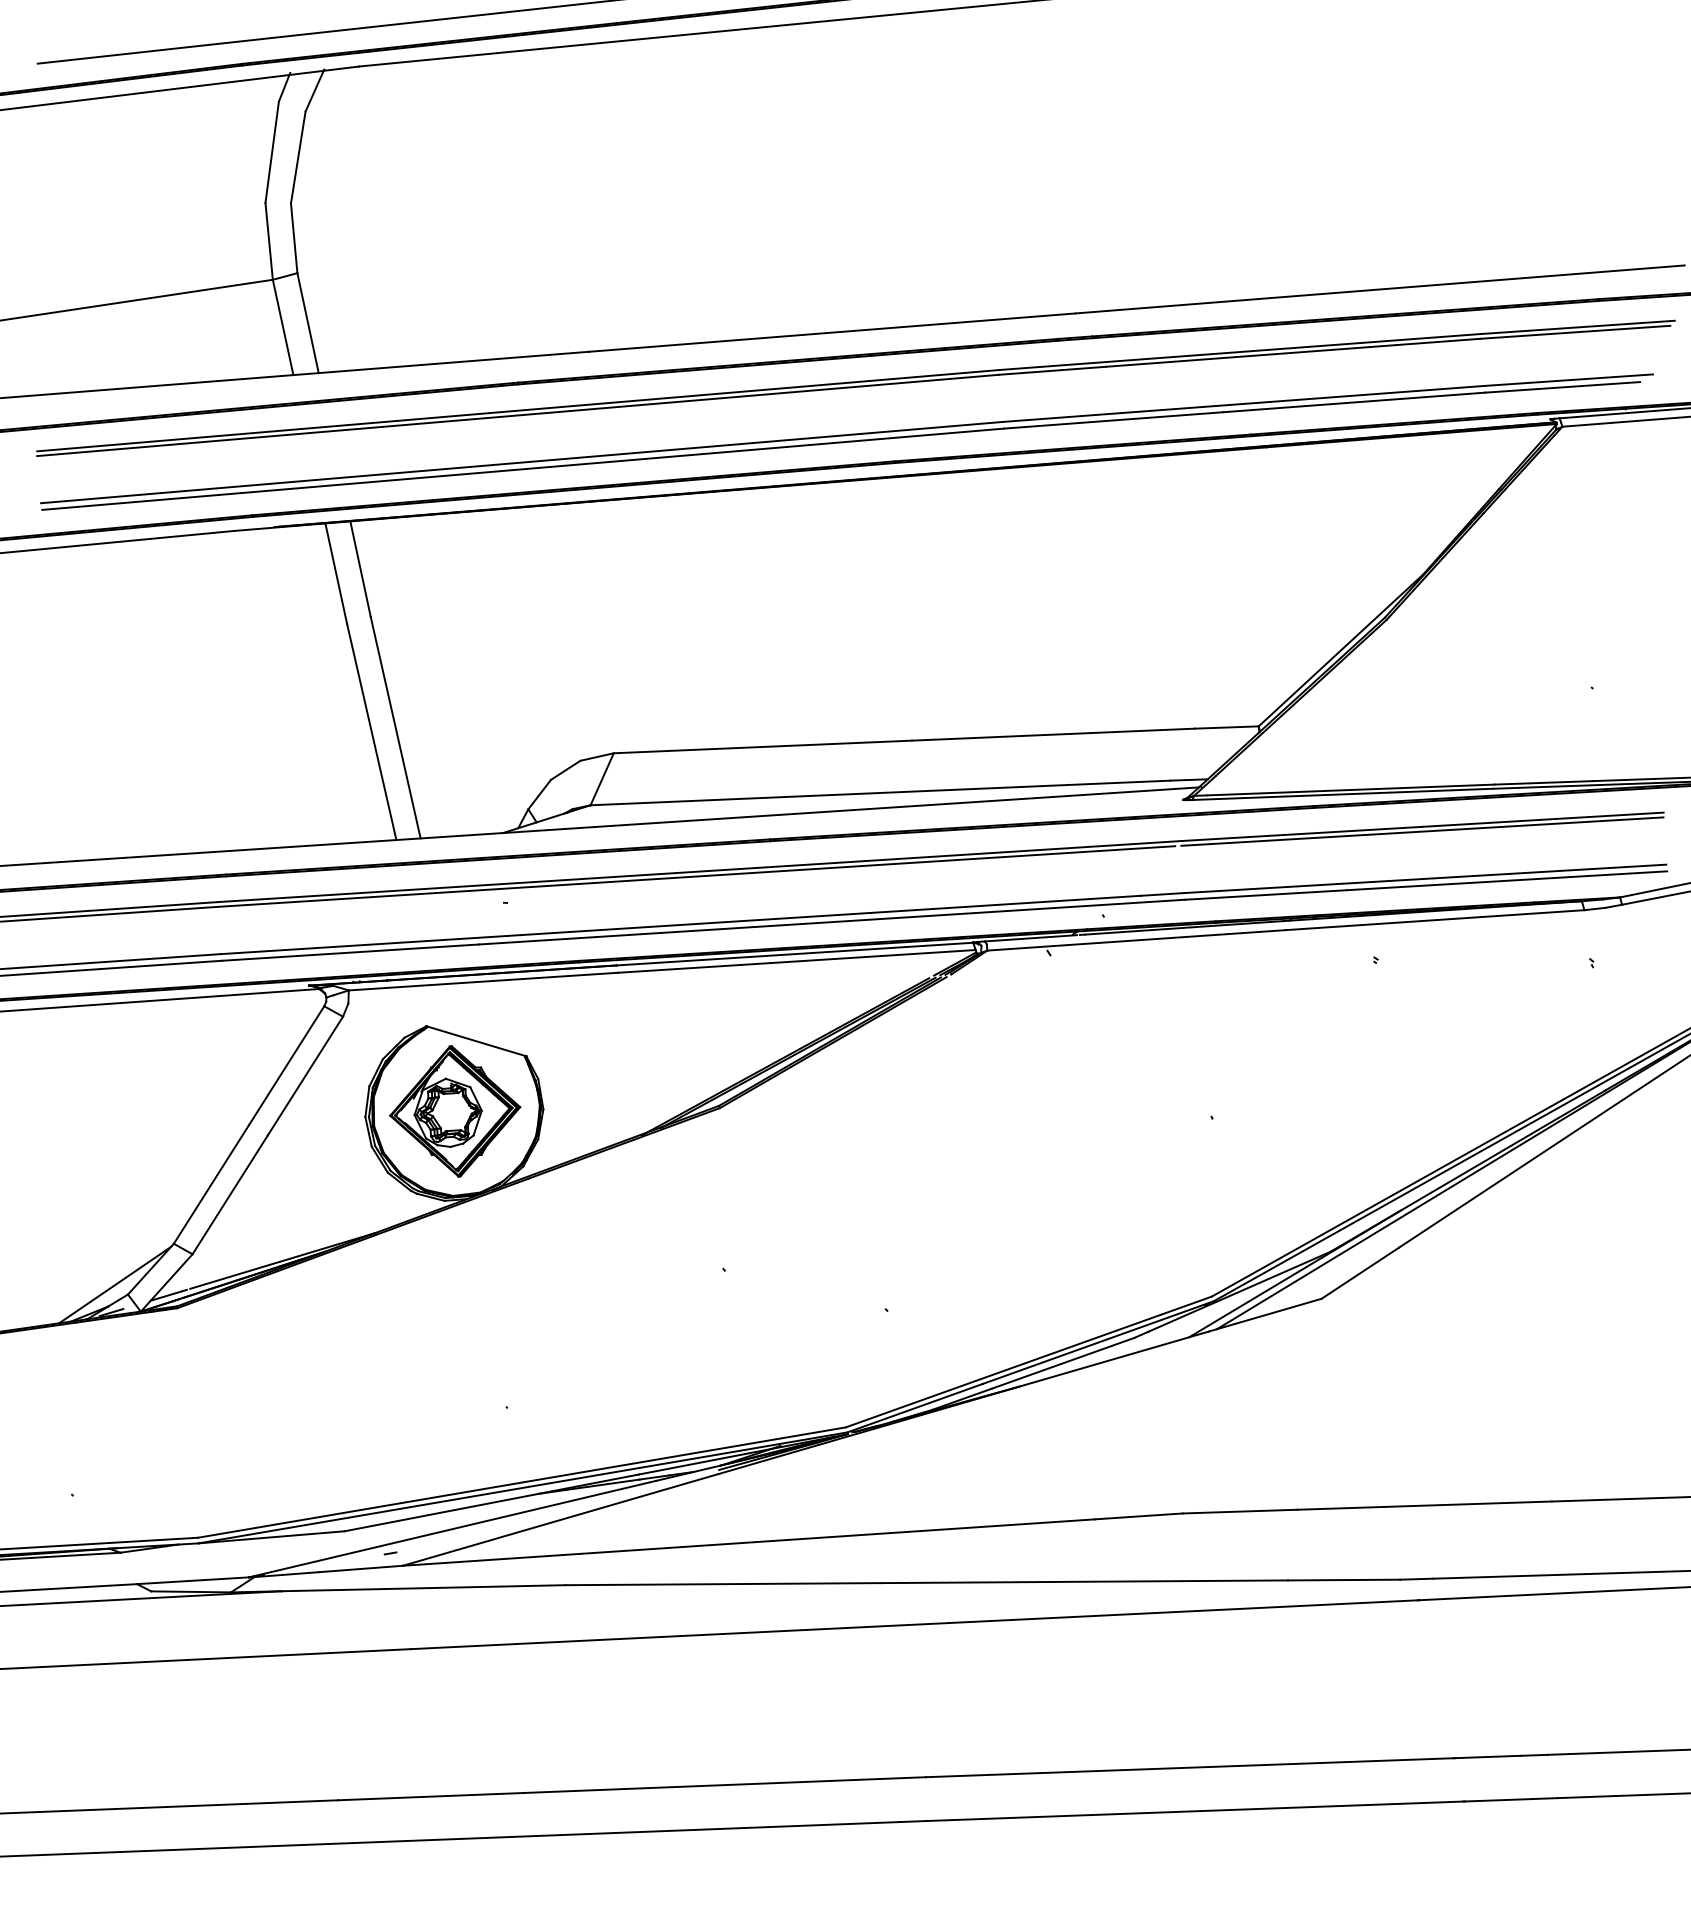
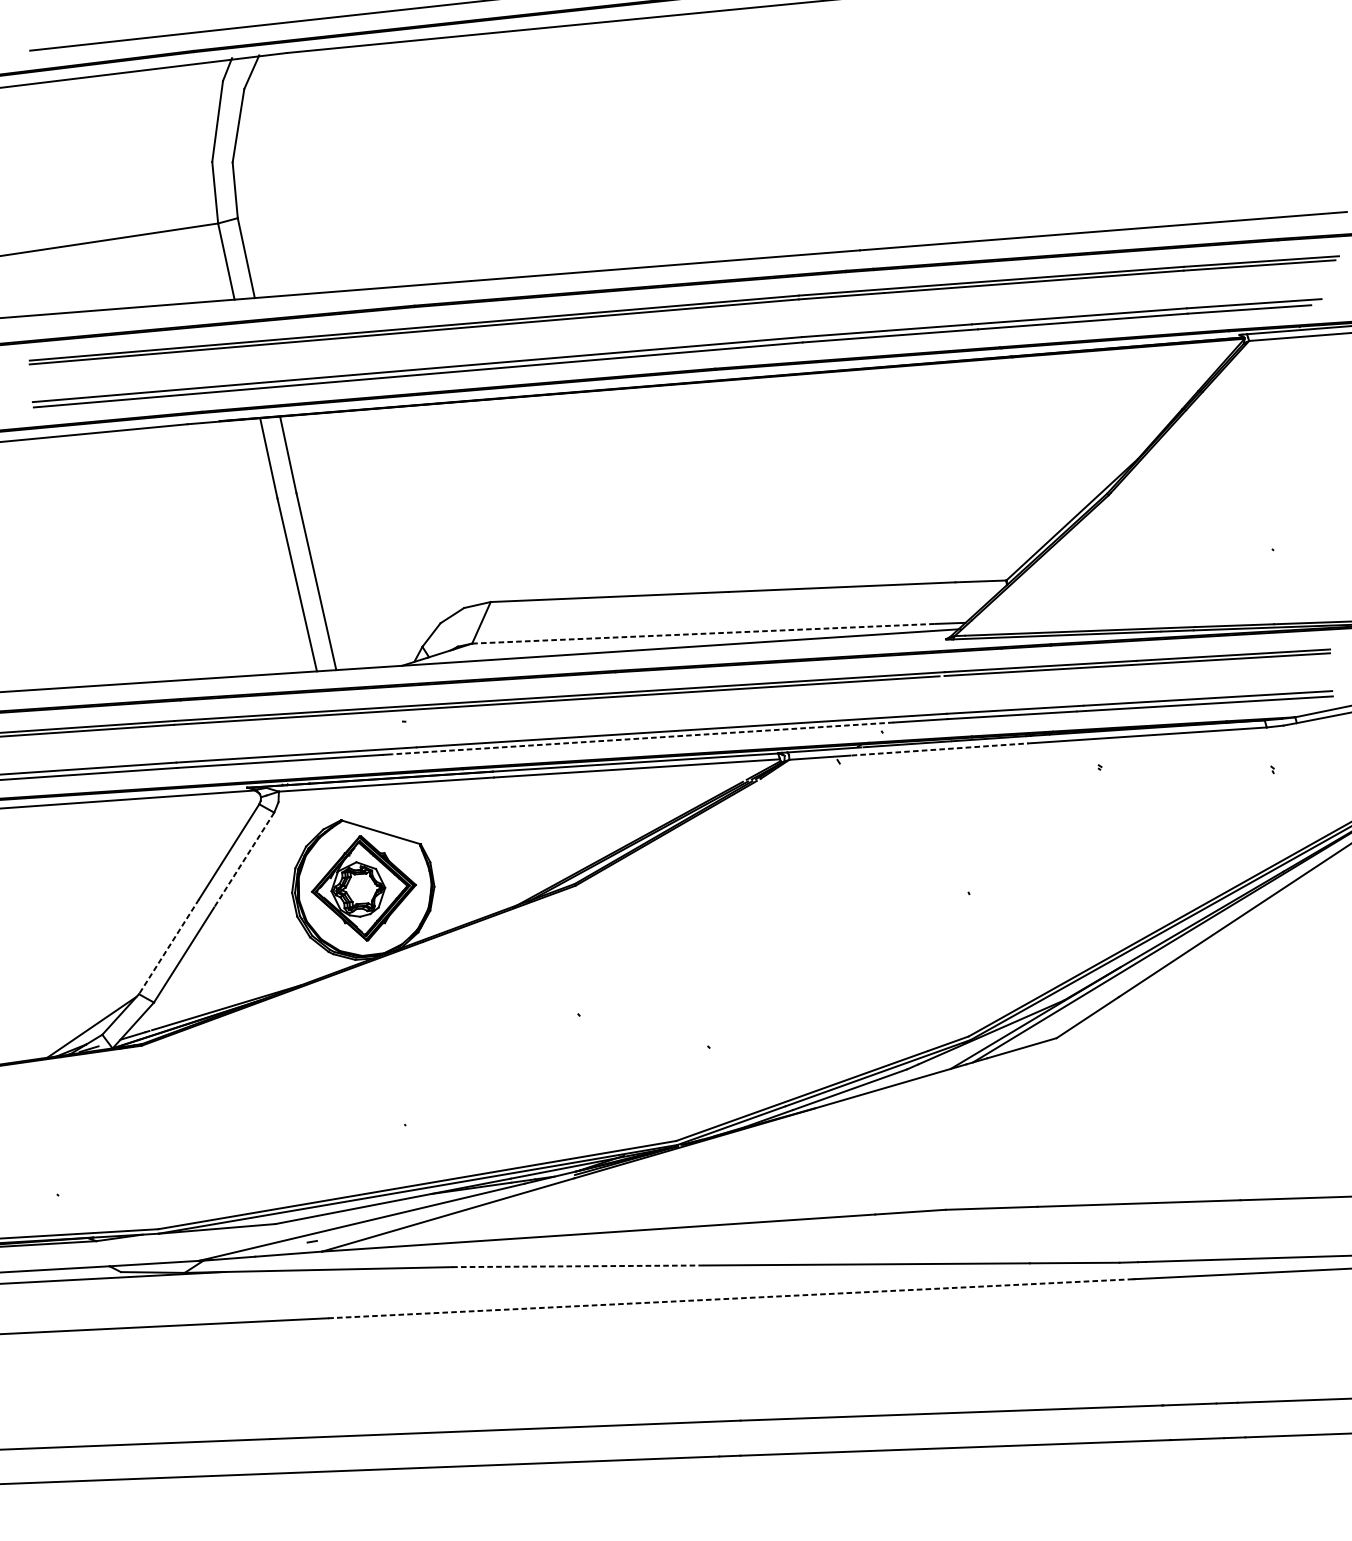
line: (880, 792) -> (703, 633), solid -> dashed
line: (804, 923) -> (643, 738), solid -> dashed
line: (1175, 937) -> (939, 749), solid -> dashed
line: (305, 1076) -> (244, 860), solid -> dashed
line: (211, 1184) -> (169, 946), solid -> dashed
line: (723, 1584) -> (578, 1266), solid -> dashed
line: (914, 1624) -> (731, 1298), solid -> dashed

